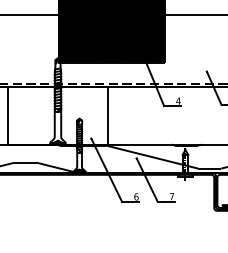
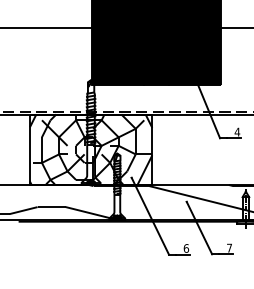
hatch: (57, 115) -> (90, 149), added

